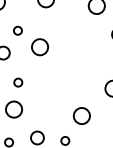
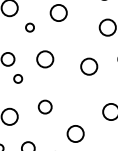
circle: (17, 30) -> (29, 27), moved
circle: (84, 47) -> (89, 66), added
circle: (18, 82) -> (18, 78), moved
circle: (46, 93) -> (44, 106), added

